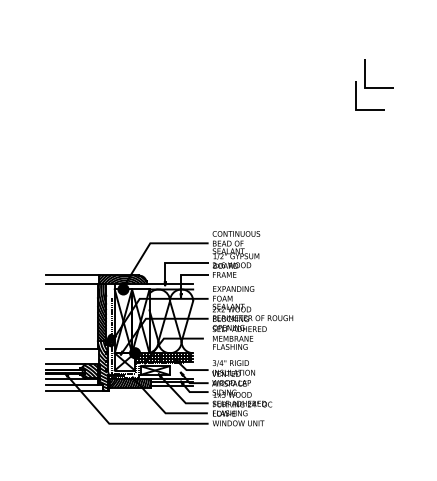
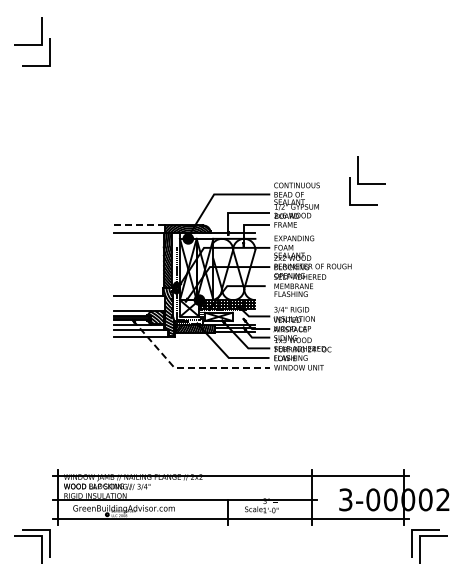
part: (374, 84) -> (367, 180), moved
line: (72, 274) -> (139, 224), solid -> dashed
line: (125, 424) -> (190, 368), solid -> dashed

